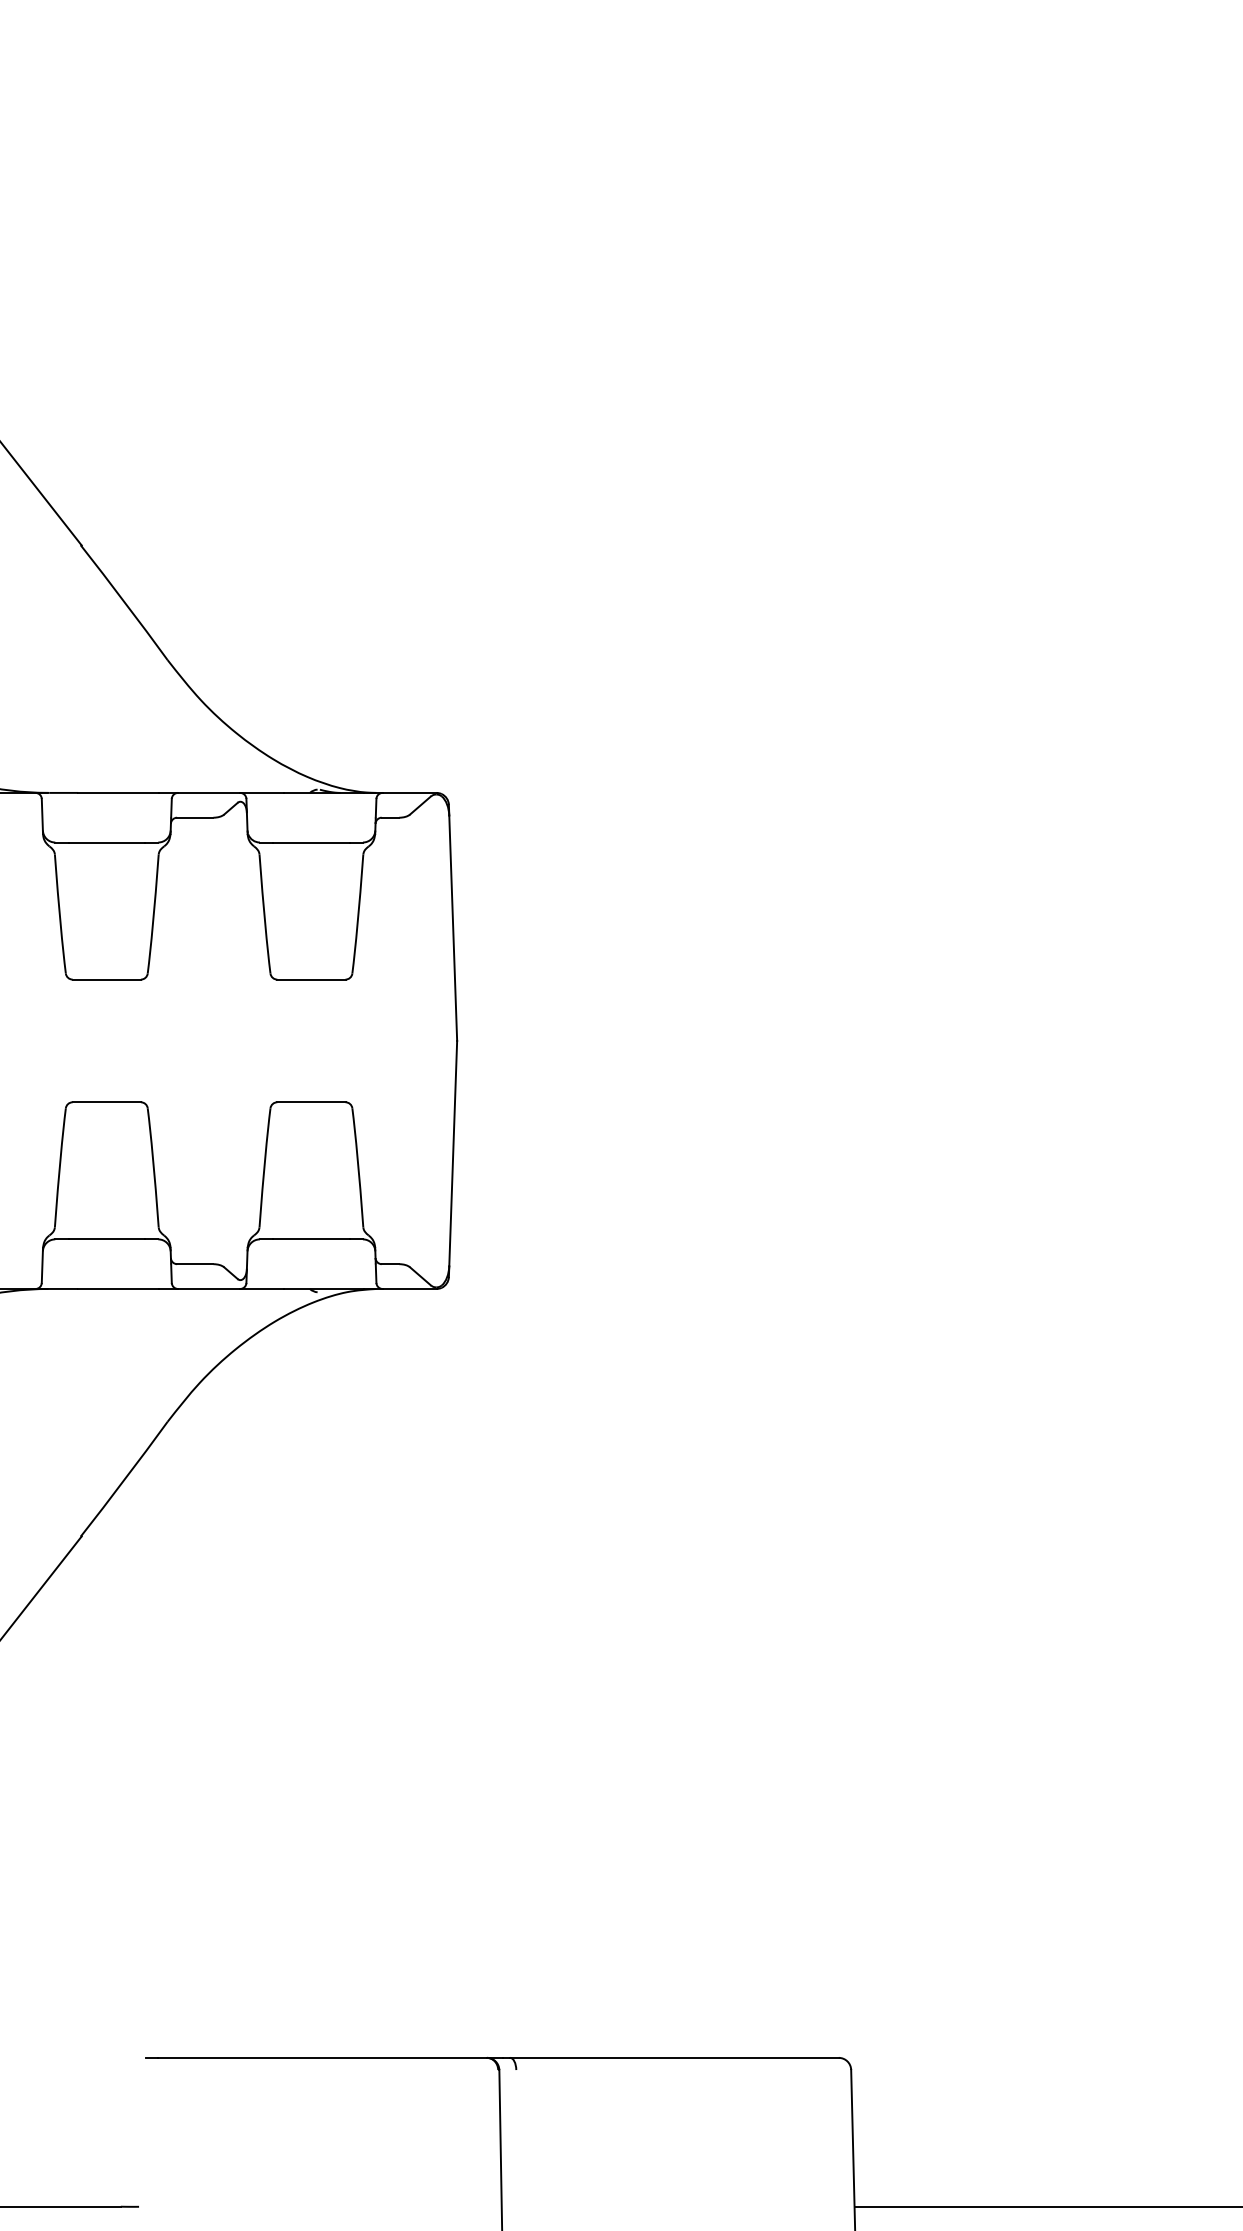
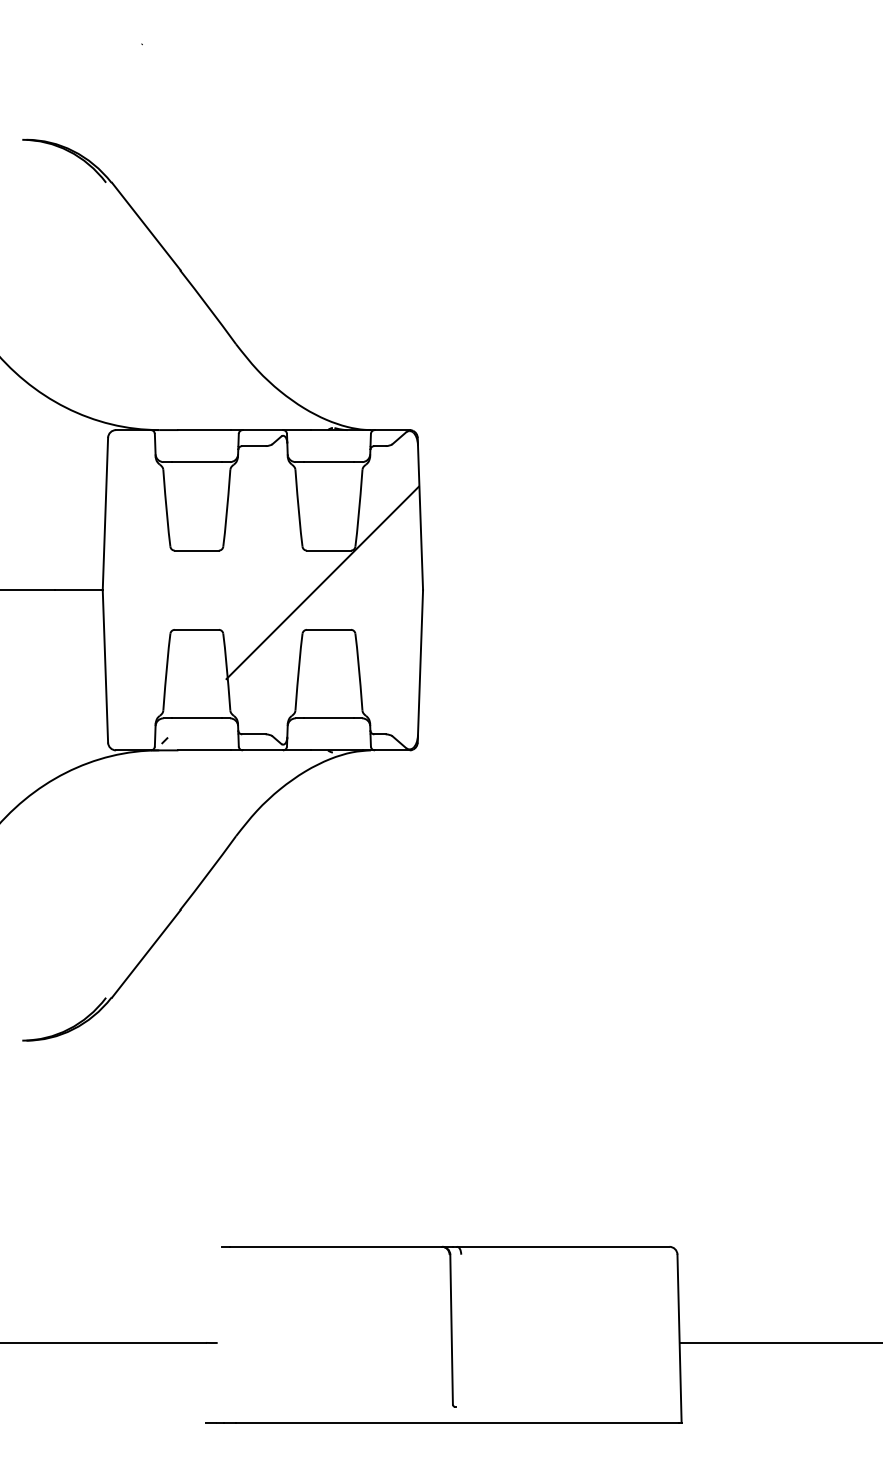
hatch: (236, 736) -> (280, 393), added

